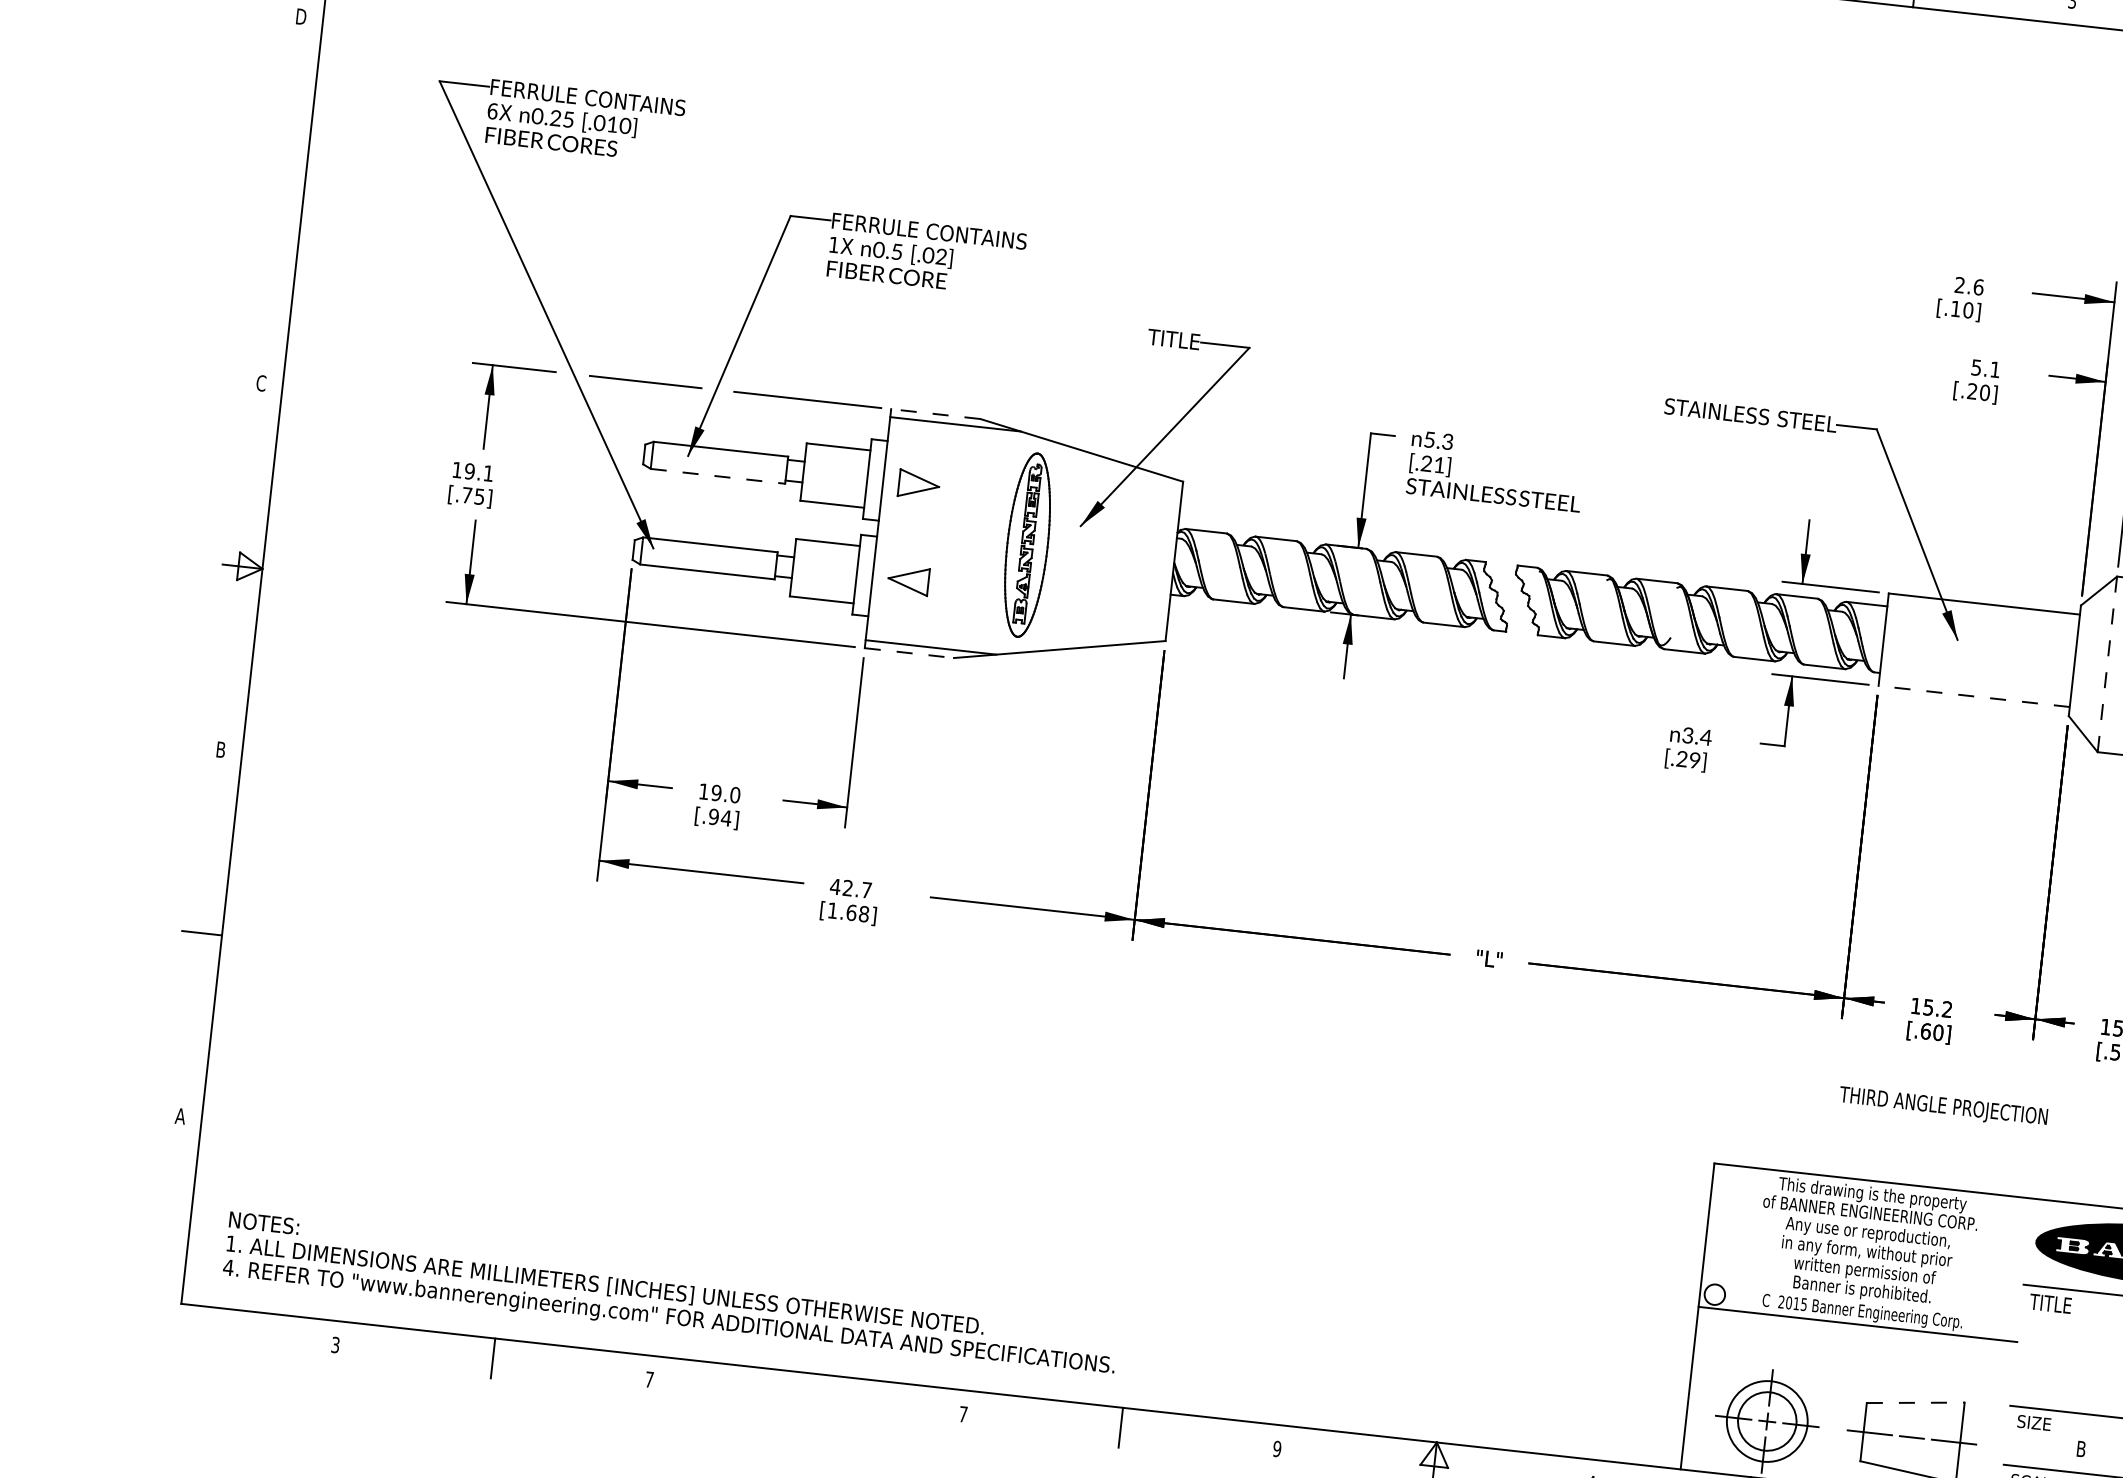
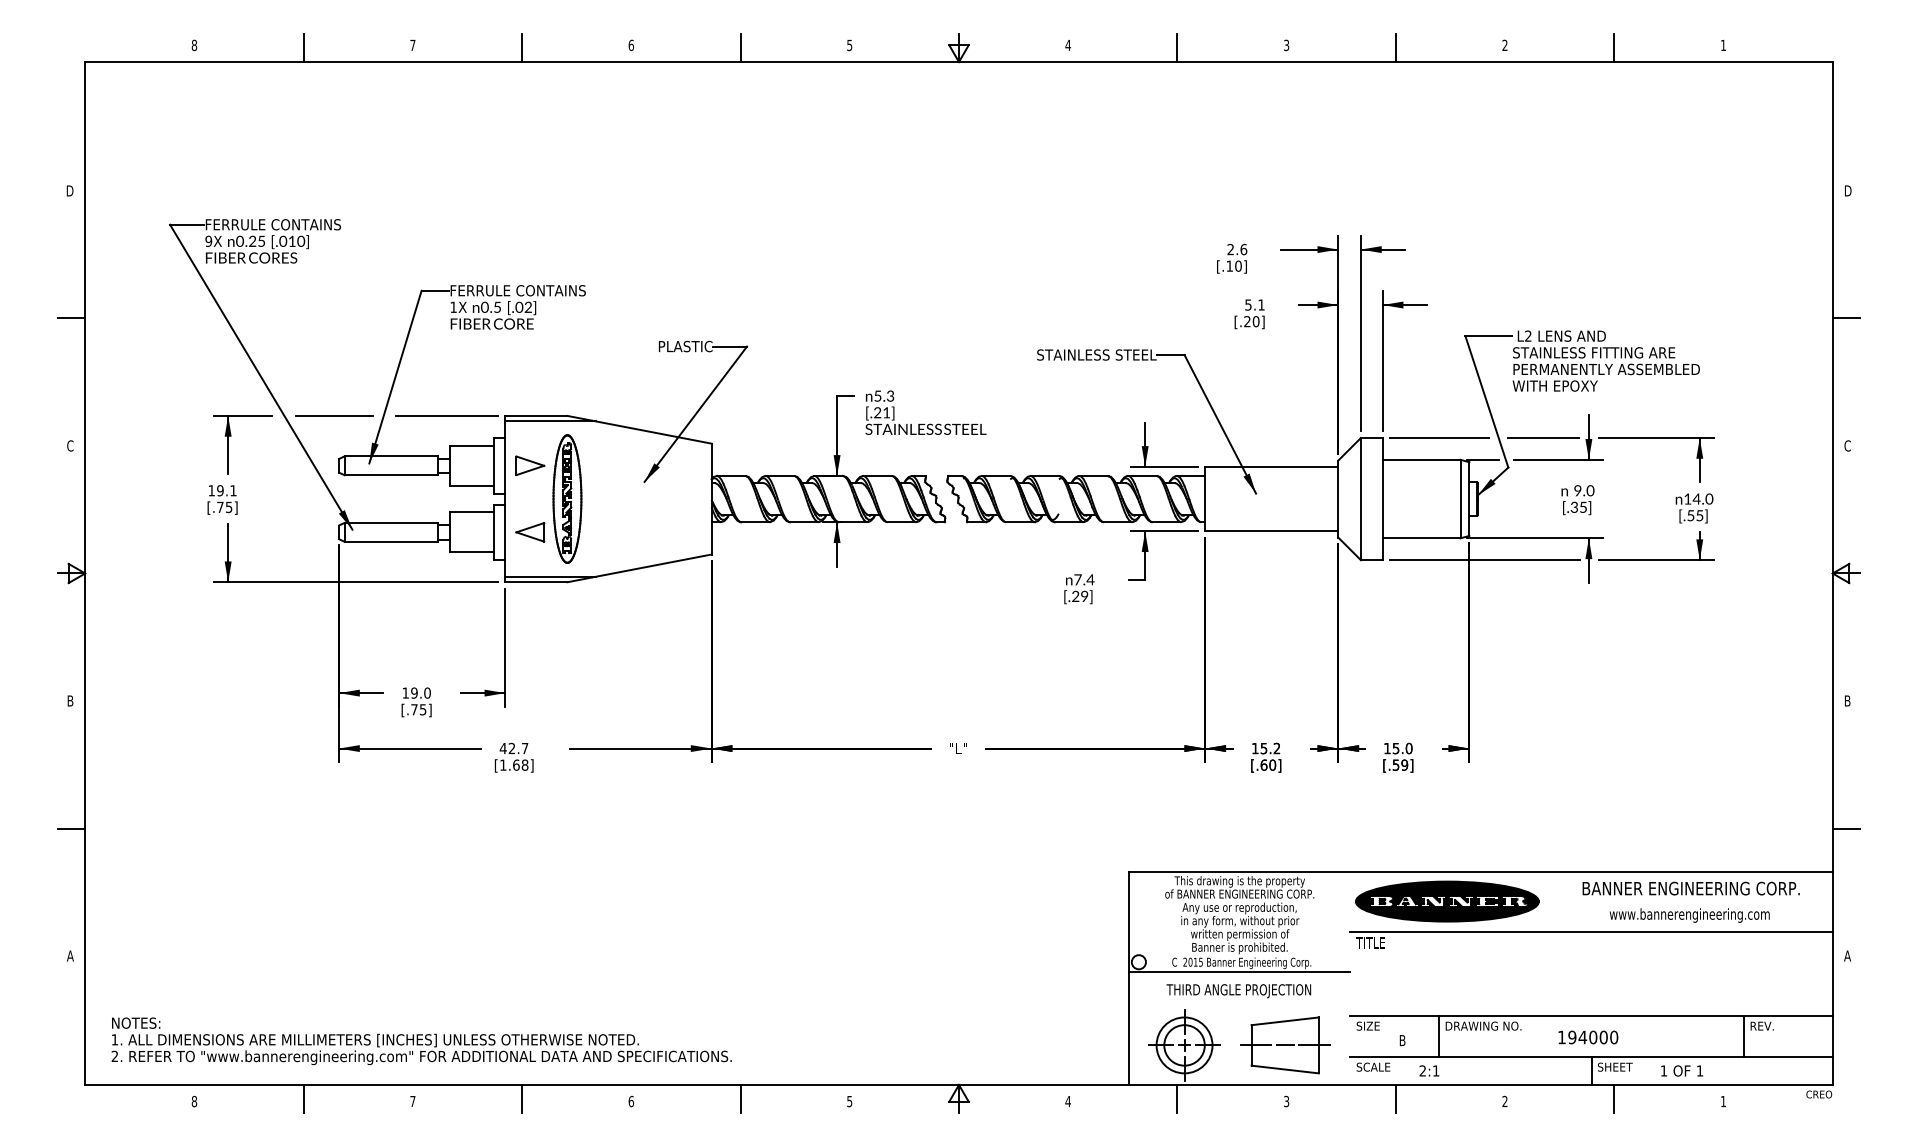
text: (492, 109) -> (208, 240), 6X -> 9X
line: (283, 200) -> (71, 318), added
text: (1161, 337) -> (685, 346), TITLE -> PLASTIC
line: (934, 413) -> (535, 415), dashed -> solid
line: (718, 476) -> (391, 475), dashed -> solid
part: (1027, 544) -> (567, 498), moved
line: (909, 653) -> (536, 582), dashed -> solid
line: (2106, 664) -> (1360, 499), dashed -> solid
line: (1973, 696) -> (1271, 531), dashed -> solid
text: (1687, 734) -> (1077, 579), 3.4 -> 7.4
text: (719, 817) -> (418, 709), [.94] -> [.75]
text: (1942, 1107) -> (1238, 991), moved
text: (228, 1266) -> (114, 1055), 4. -> 2.
text: (335, 1345) -> (194, 1101), 3 -> 8
line: (807, 1392) -> (522, 1098), added
line: (1916, 1403) -> (1285, 1021), dashed -> solid
text: (963, 1414) -> (631, 1101), 7 -> 6
text: (1277, 1447) -> (849, 1100), 9 -> 5

